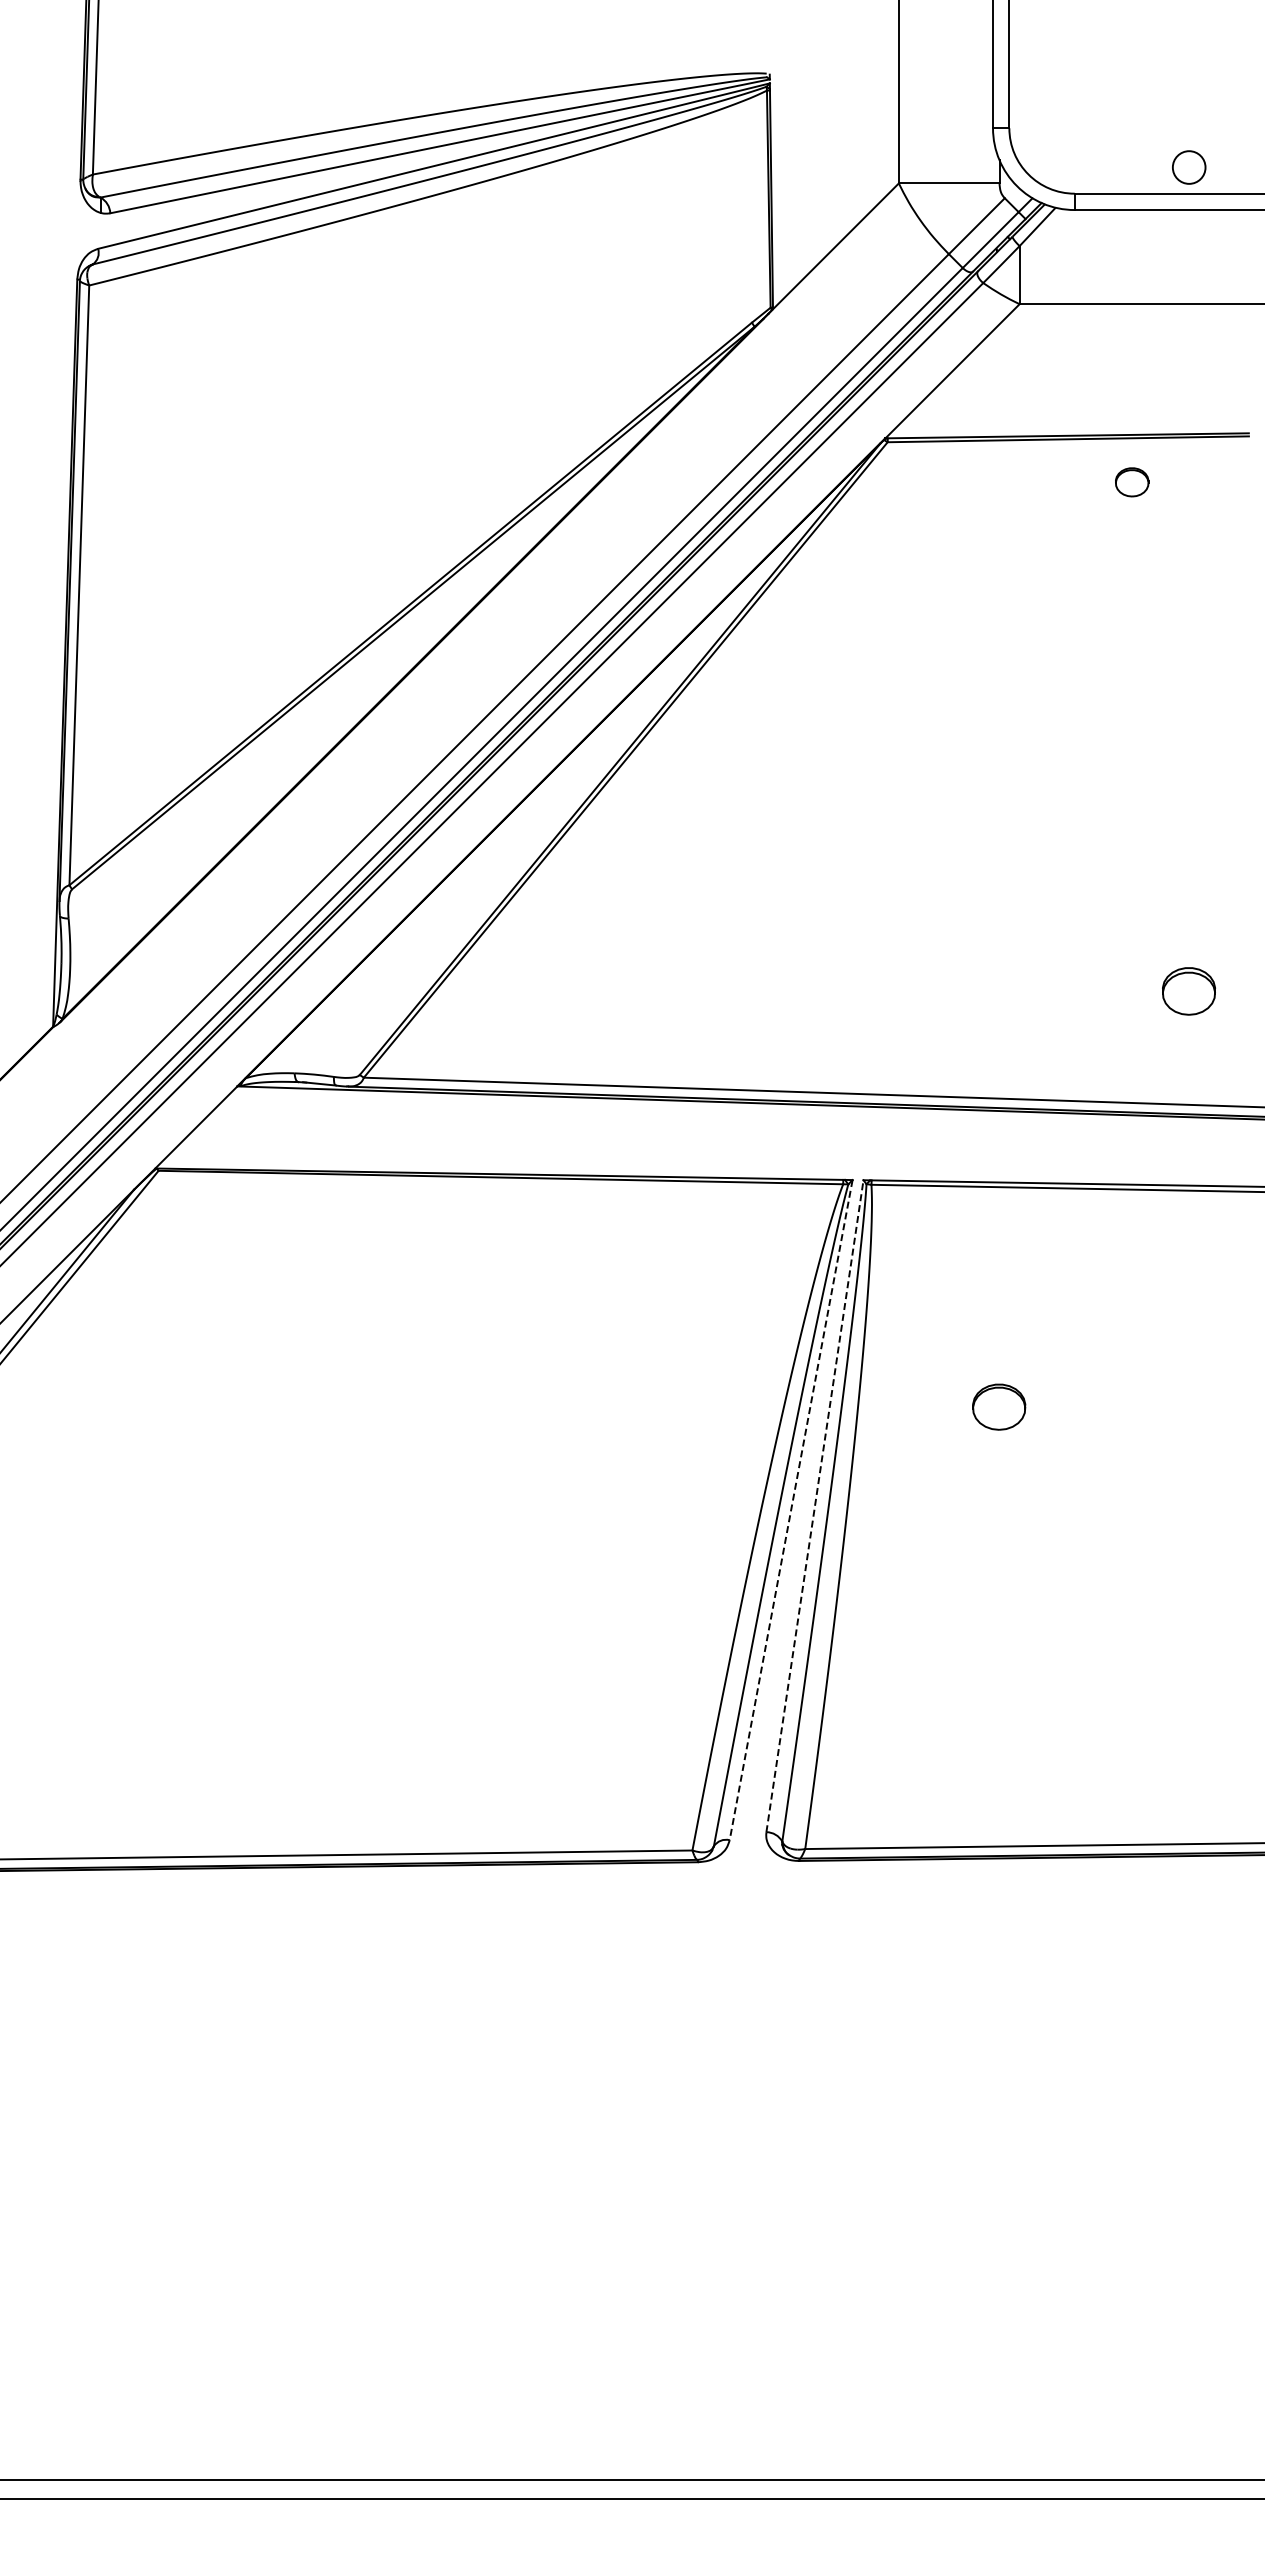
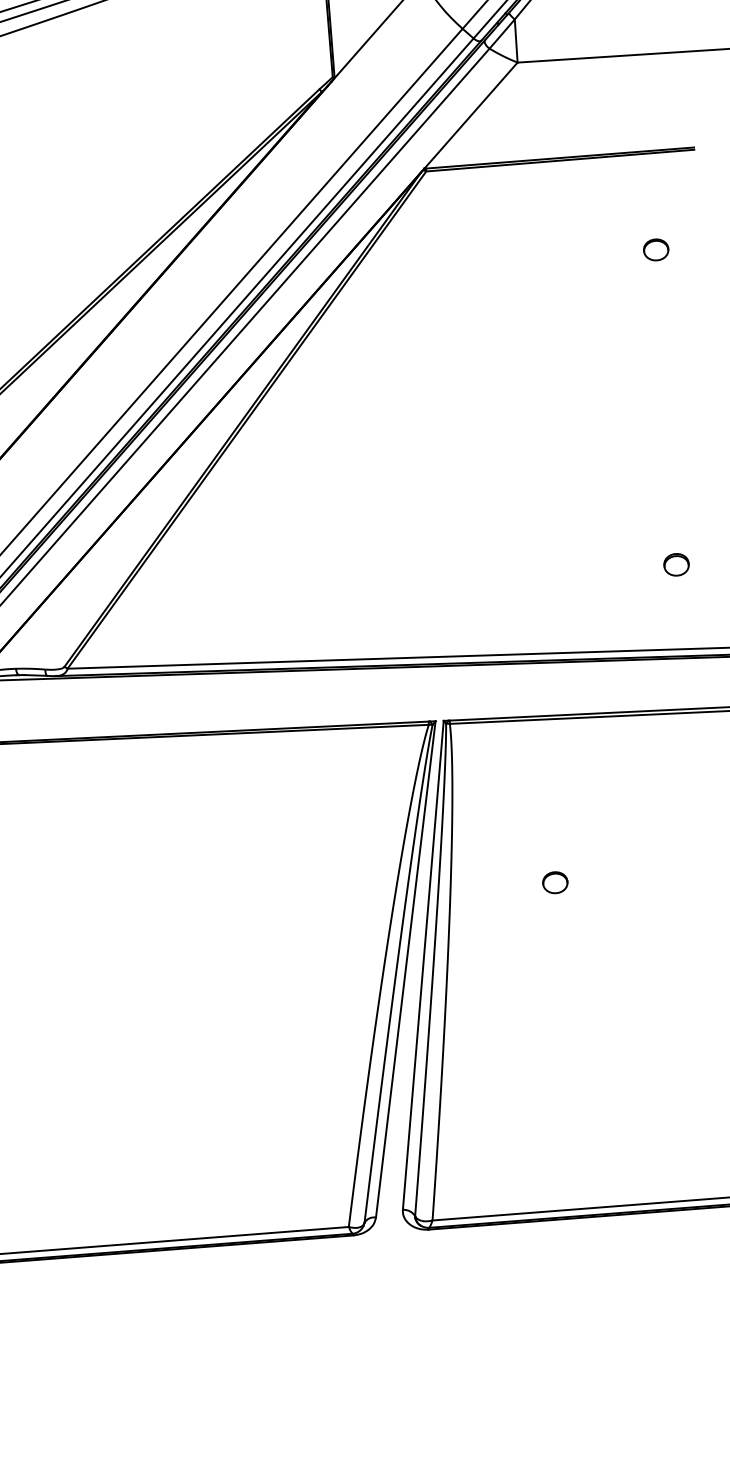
part: (1132, 482) -> (656, 250), moved
part: (1189, 990) -> (676, 564), size x0.62
part: (998, 1406) -> (554, 882), size x0.62
line: (814, 1506) -> (422, 965), dashed -> solid
line: (791, 1510) -> (406, 969), dashed -> solid

